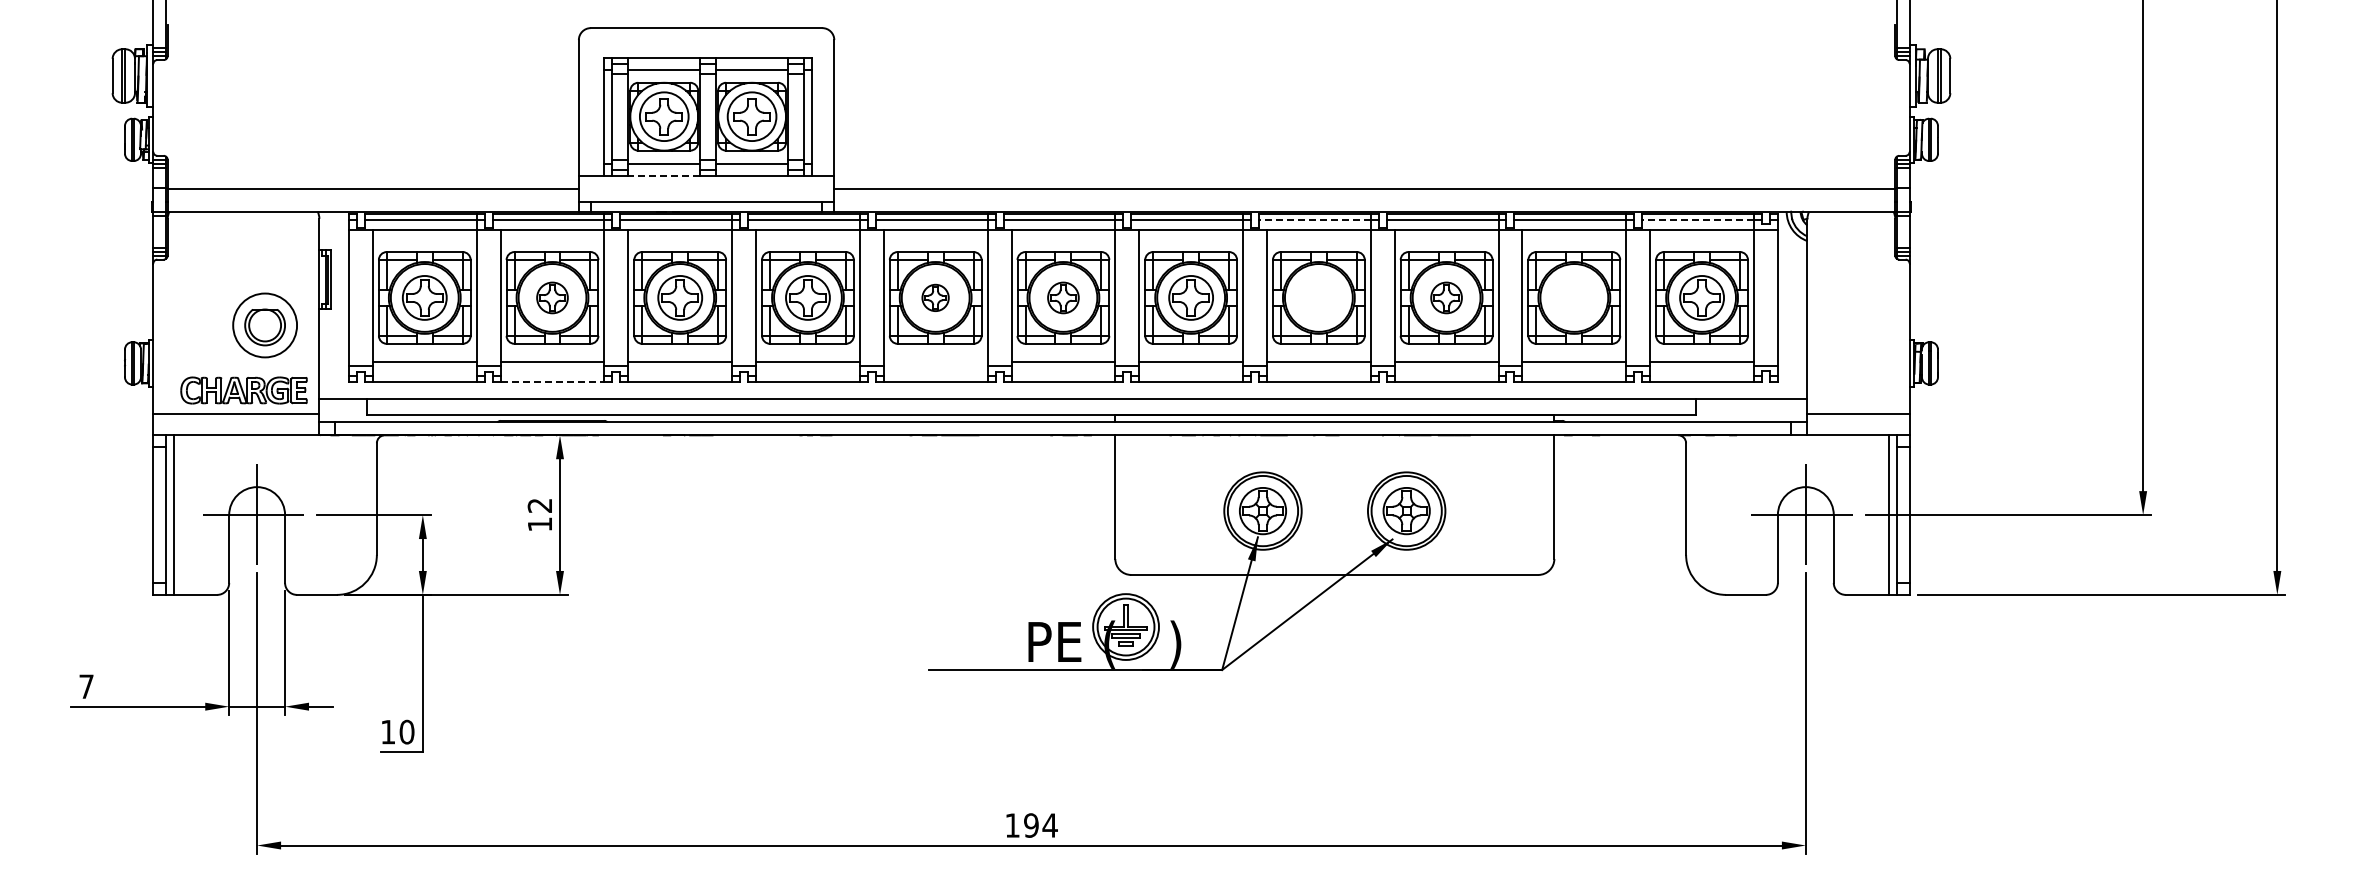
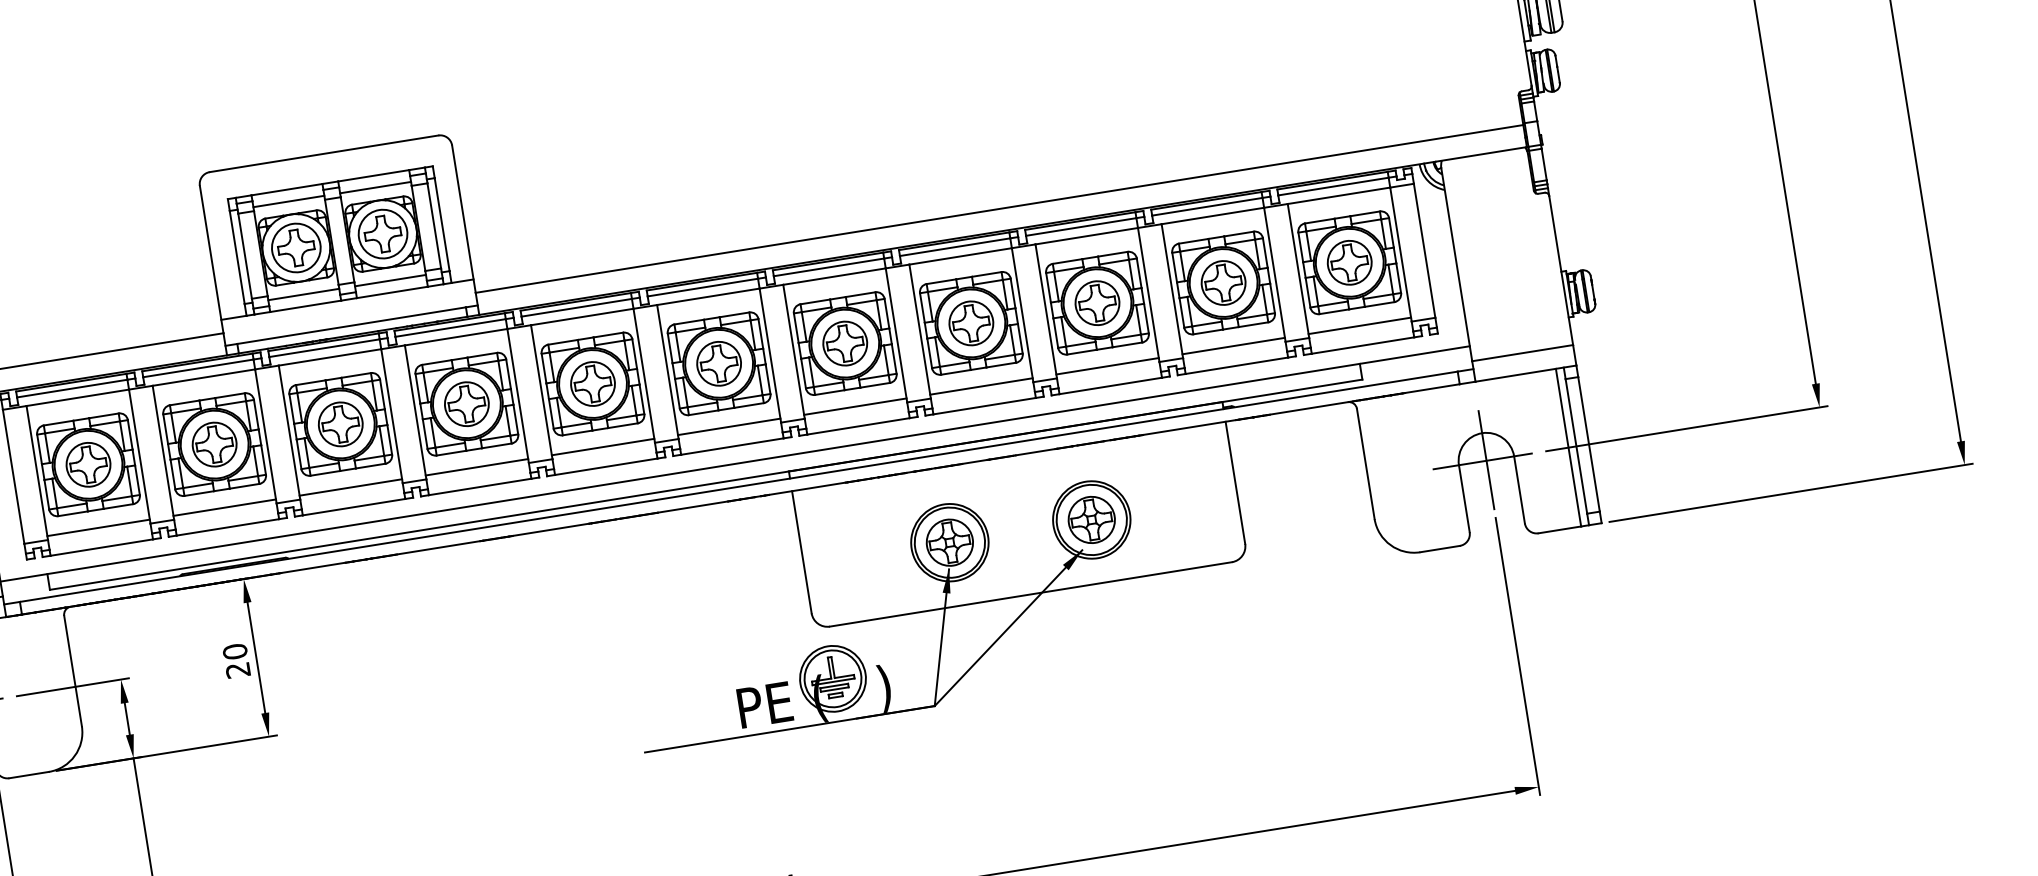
line: (664, 175) -> (305, 306), dashed -> solid
line: (1314, 220) -> (954, 247), dashed -> solid
line: (1698, 220) -> (1333, 186), dashed -> solid
part: (552, 297) -> (214, 444), size x1.43
part: (935, 297) -> (592, 383), size x1.67
part: (1063, 297) -> (719, 363), size x1.43
part: (1318, 297) -> (970, 323), added
part: (1446, 297) -> (1097, 302), size x1.43
part: (1574, 297) -> (1223, 282), added
line: (935, 361) -> (602, 446), added
line: (552, 381) -> (227, 527), dashed -> solid
text: (539, 514) -> (236, 660), 12 -> 20

